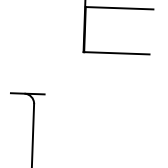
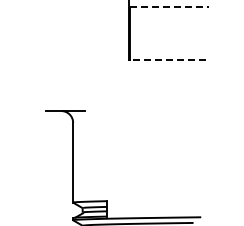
line: (119, 8) -> (169, 7), solid -> dashed
line: (116, 53) -> (167, 60), solid -> dashed

